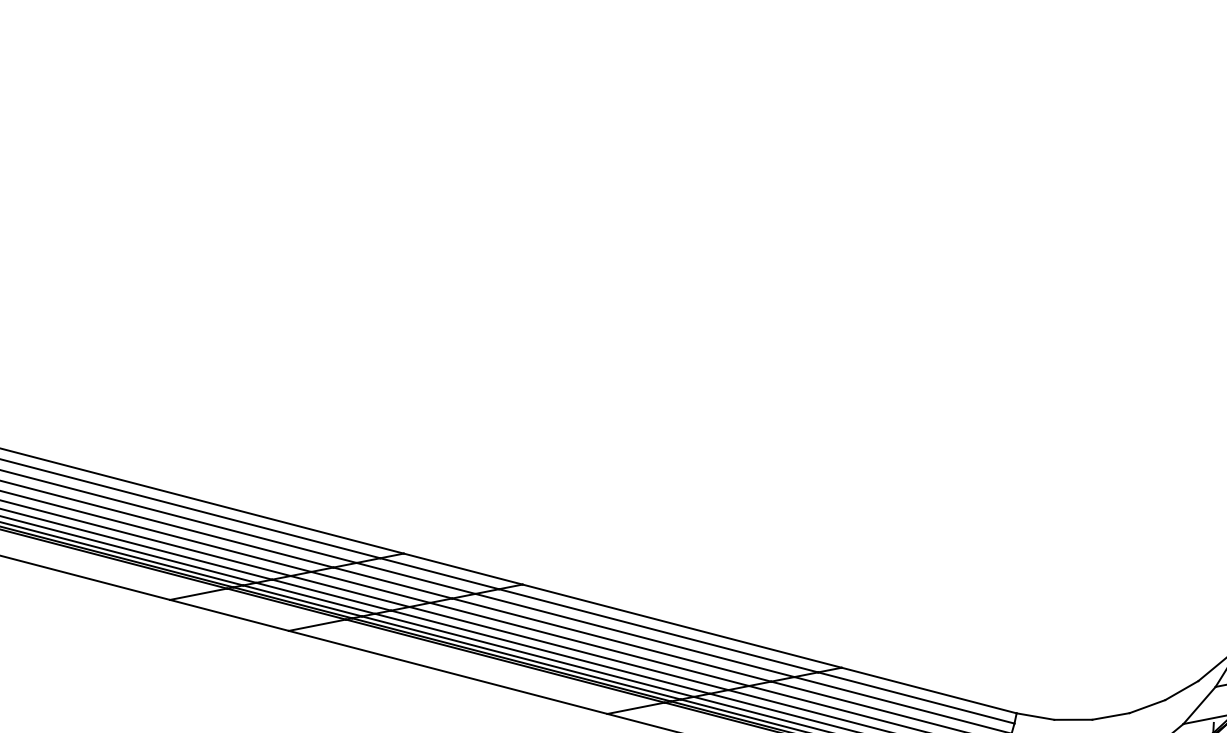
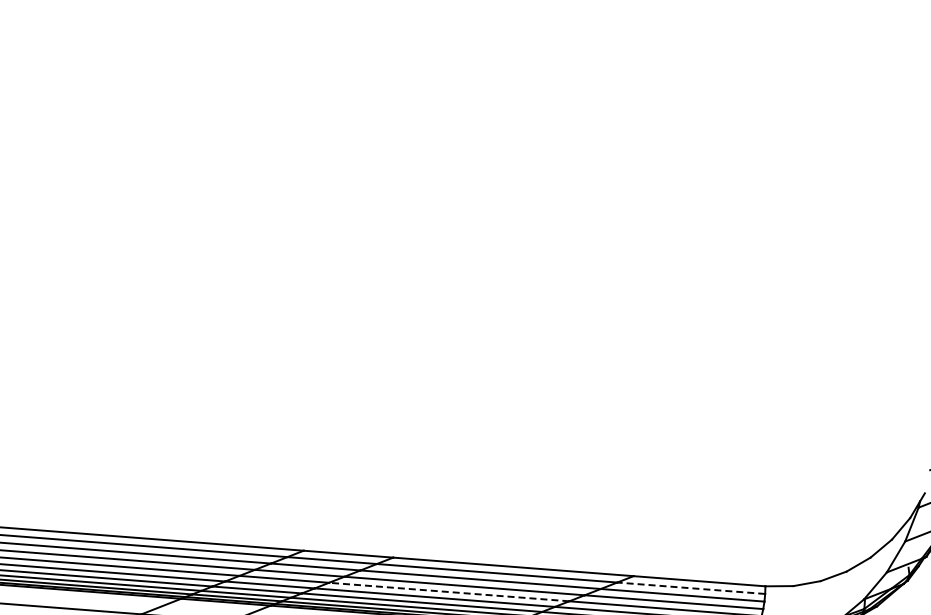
line: (588, 644) -> (448, 592), solid -> dashed
line: (915, 698) -> (690, 588), solid -> dashed

